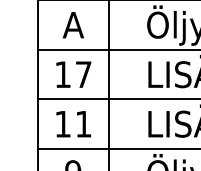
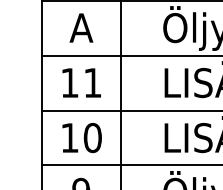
text: (83, 74) -> (92, 82), 17 -> 11
text: (83, 123) -> (92, 137), 11 -> 10

